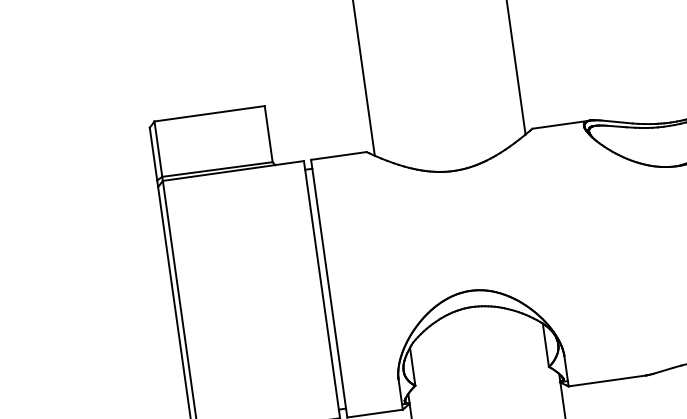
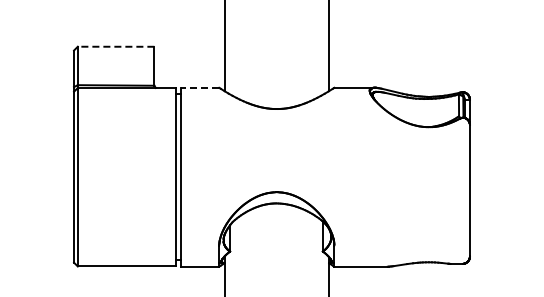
line: (208, 113) -> (115, 46), solid -> dashed
line: (338, 155) -> (199, 87), solid -> dashed

